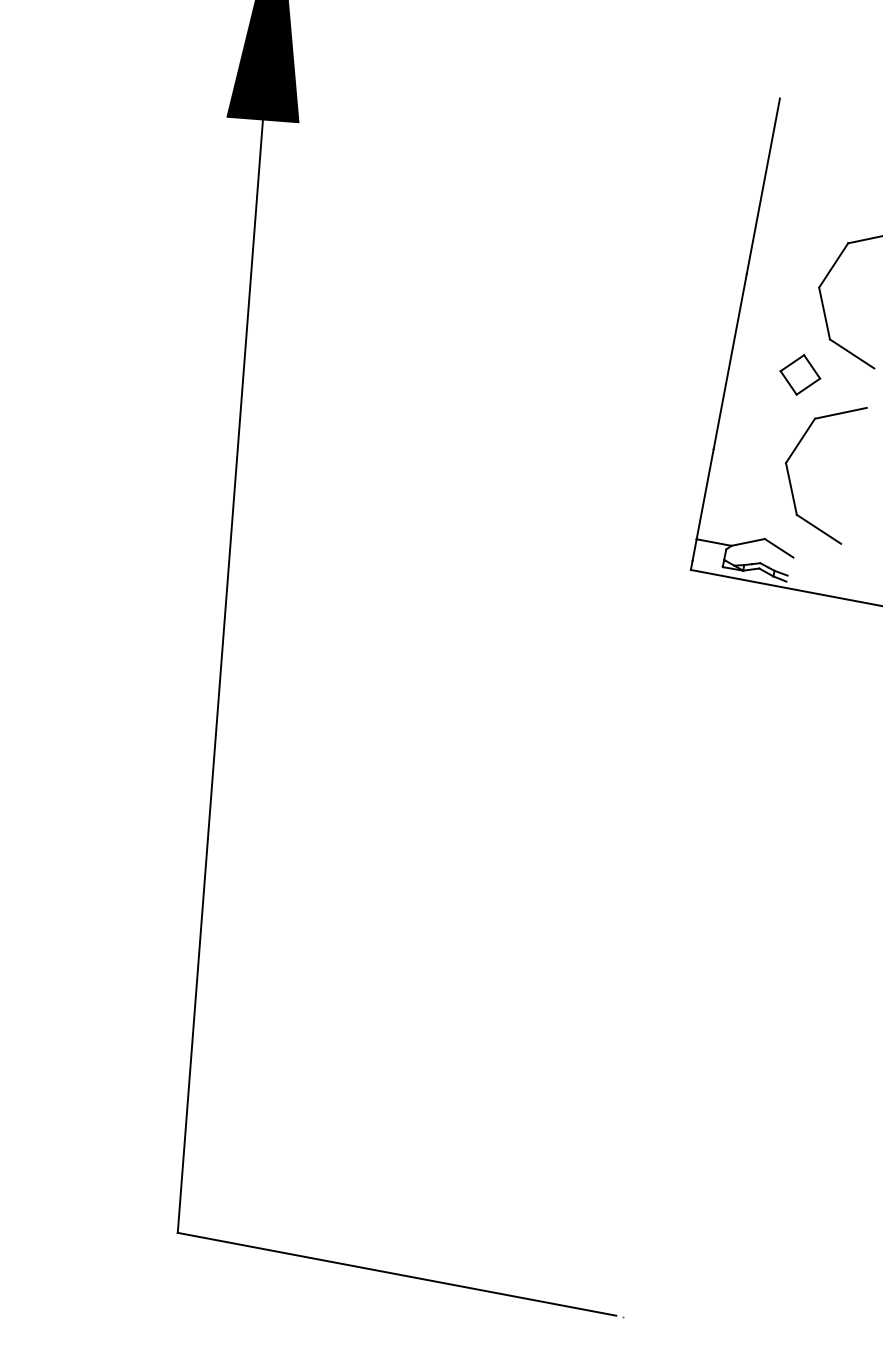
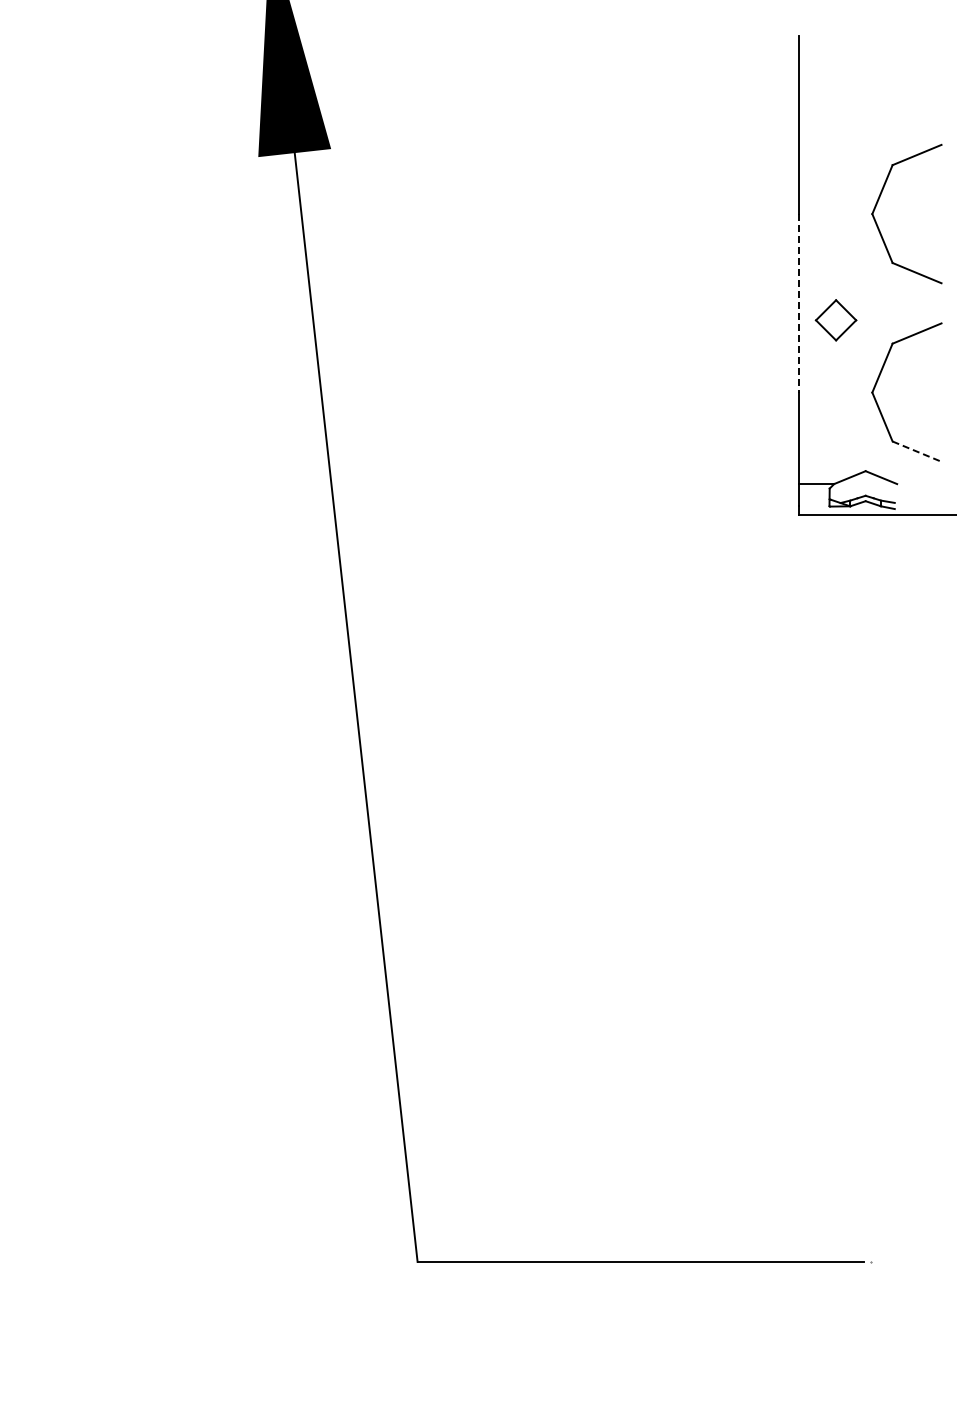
line: (729, 361) -> (798, 303), solid -> dashed
part: (799, 374) -> (835, 320), moved
line: (819, 529) -> (917, 451), solid -> dashed

